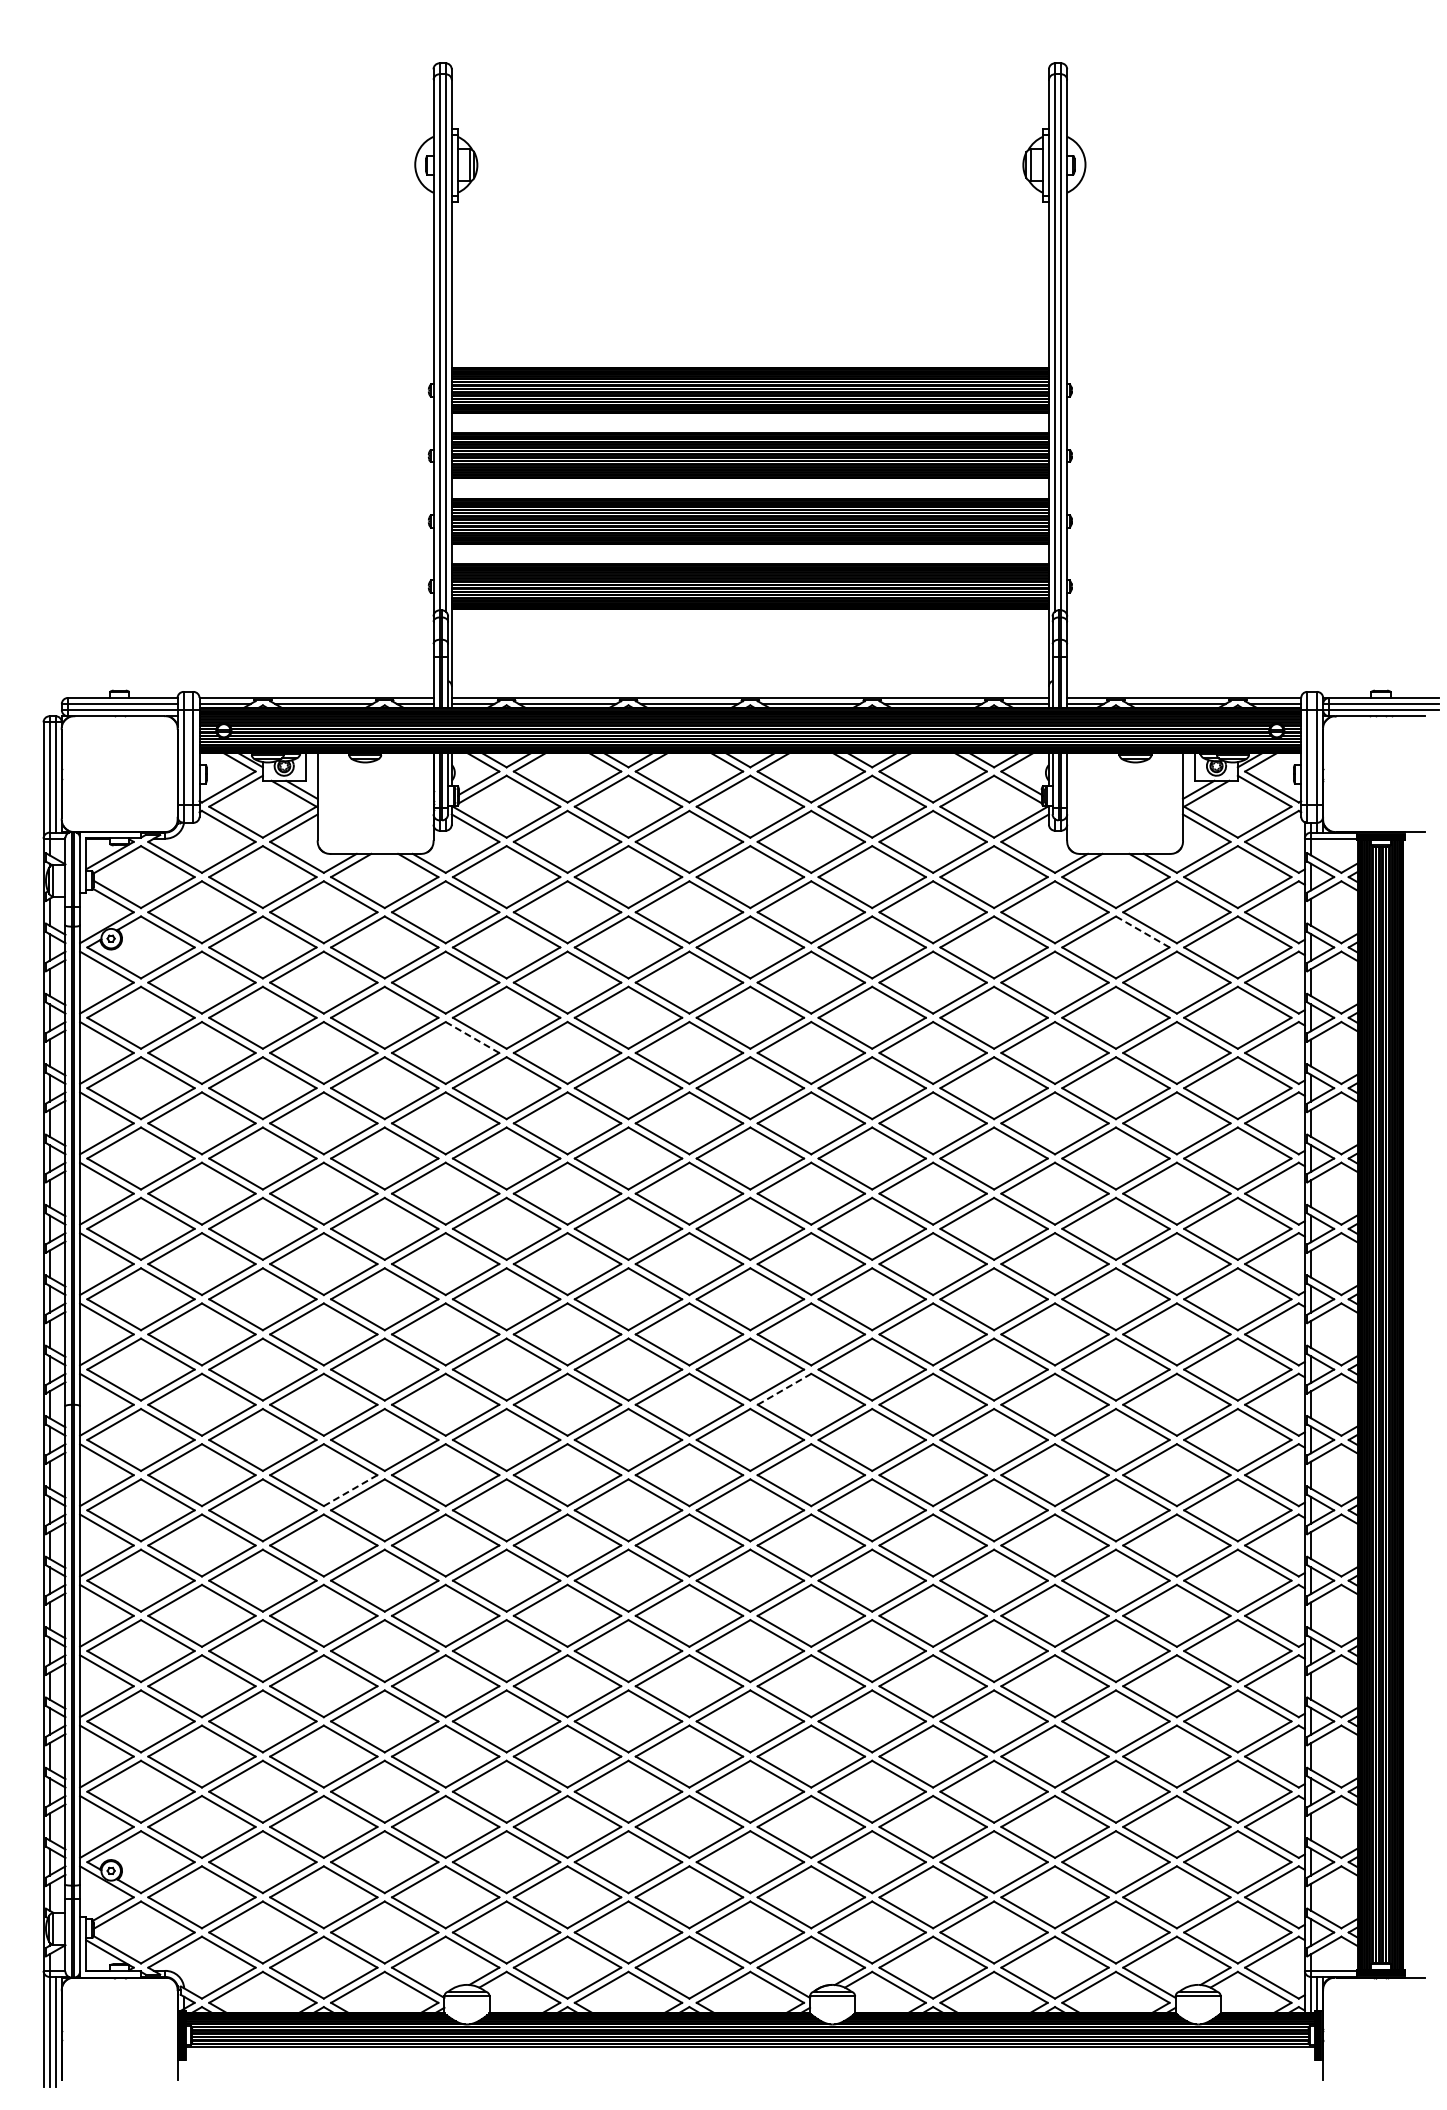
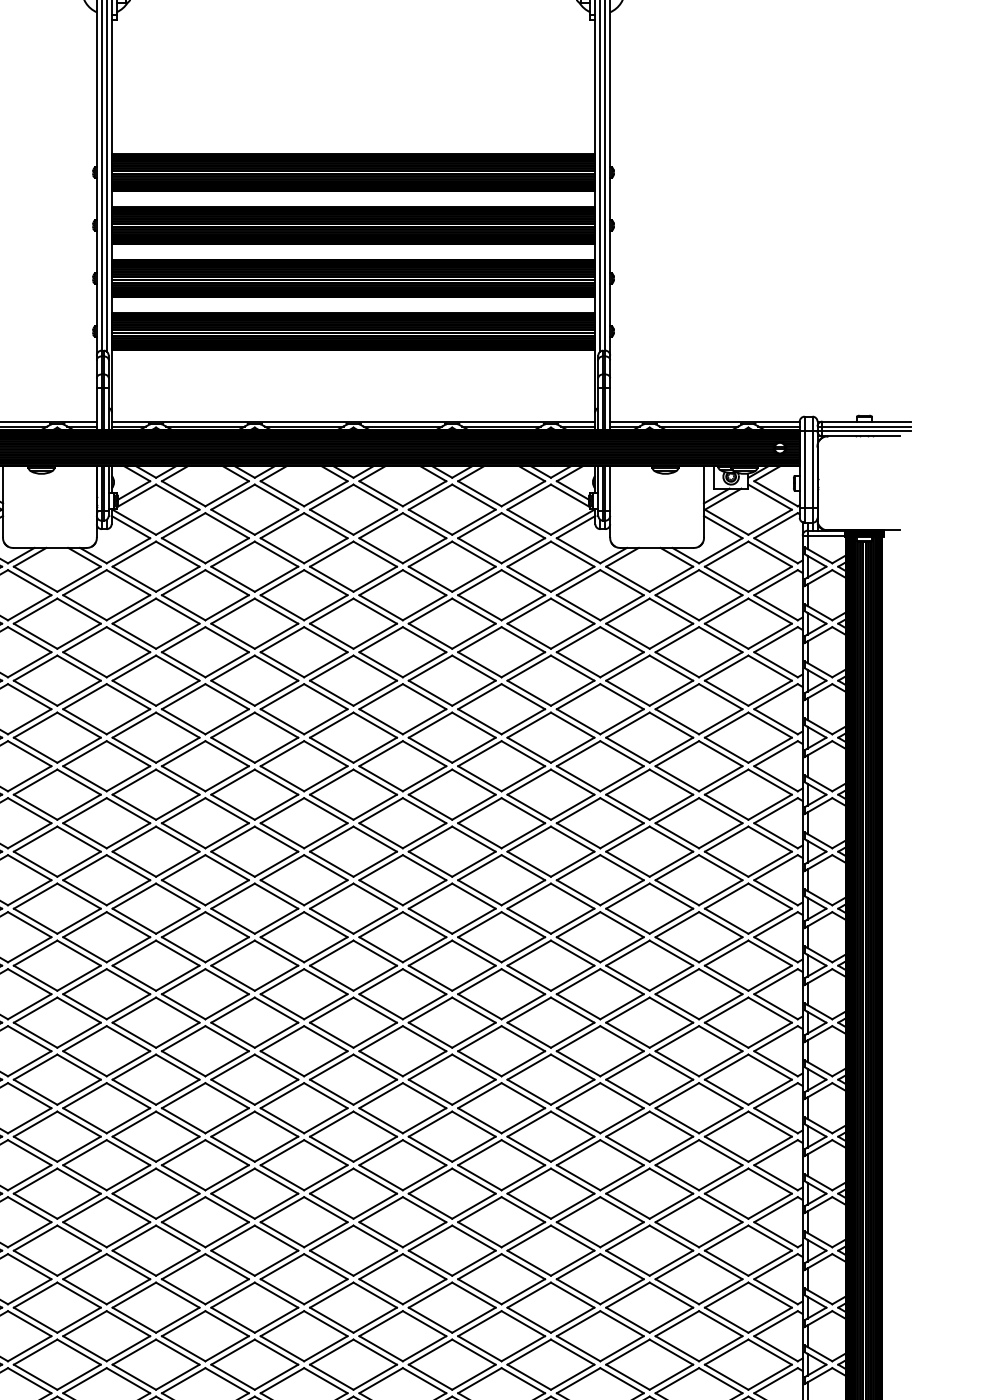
line: (1142, 931) -> (671, 610), dashed -> solid
line: (472, 1037) -> (128, 696), dashed -> solid
line: (784, 1389) -> (381, 981), dashed -> solid
line: (350, 1490) -> (29, 1063), dashed -> solid

